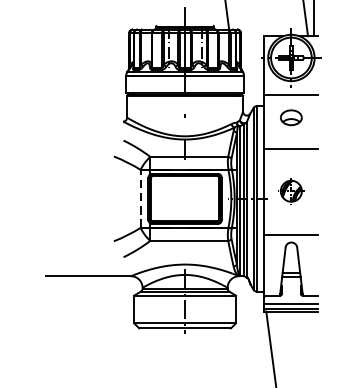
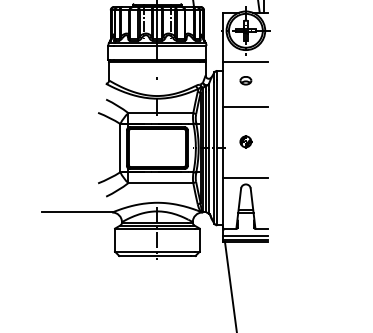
part: (290, 117) -> (245, 80), size x0.62
part: (290, 190) -> (245, 141), size x0.62
line: (140, 198) -> (120, 147), dashed -> solid

